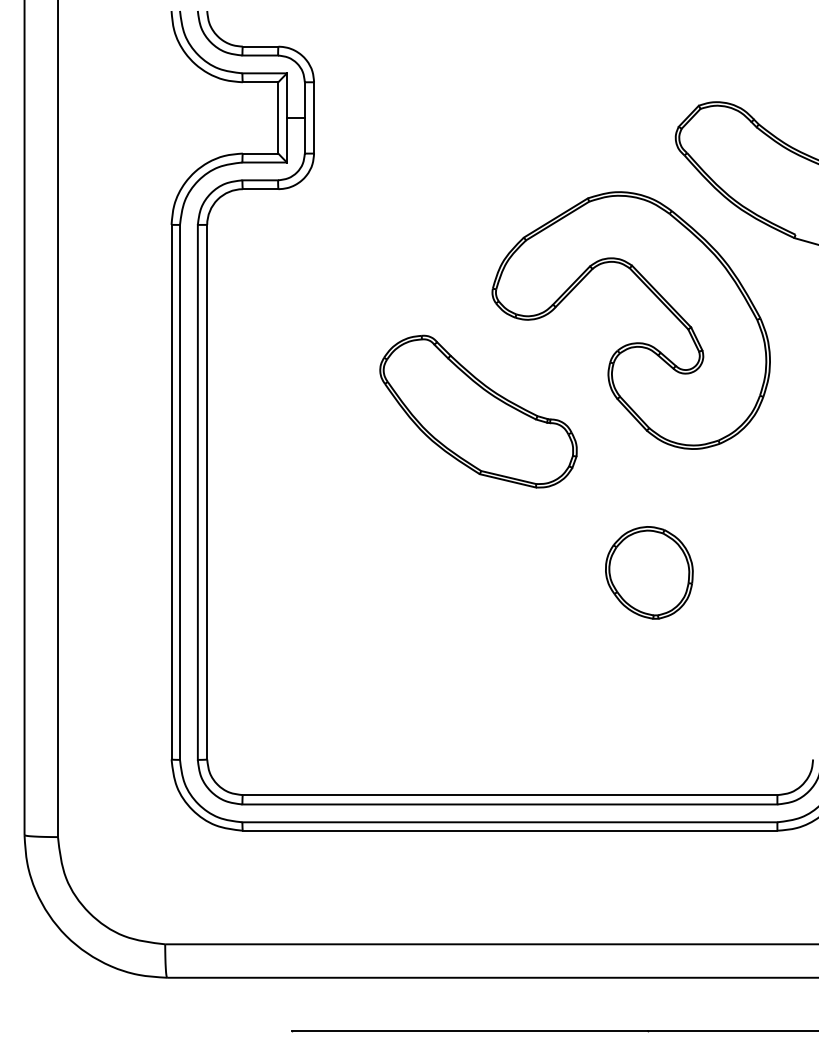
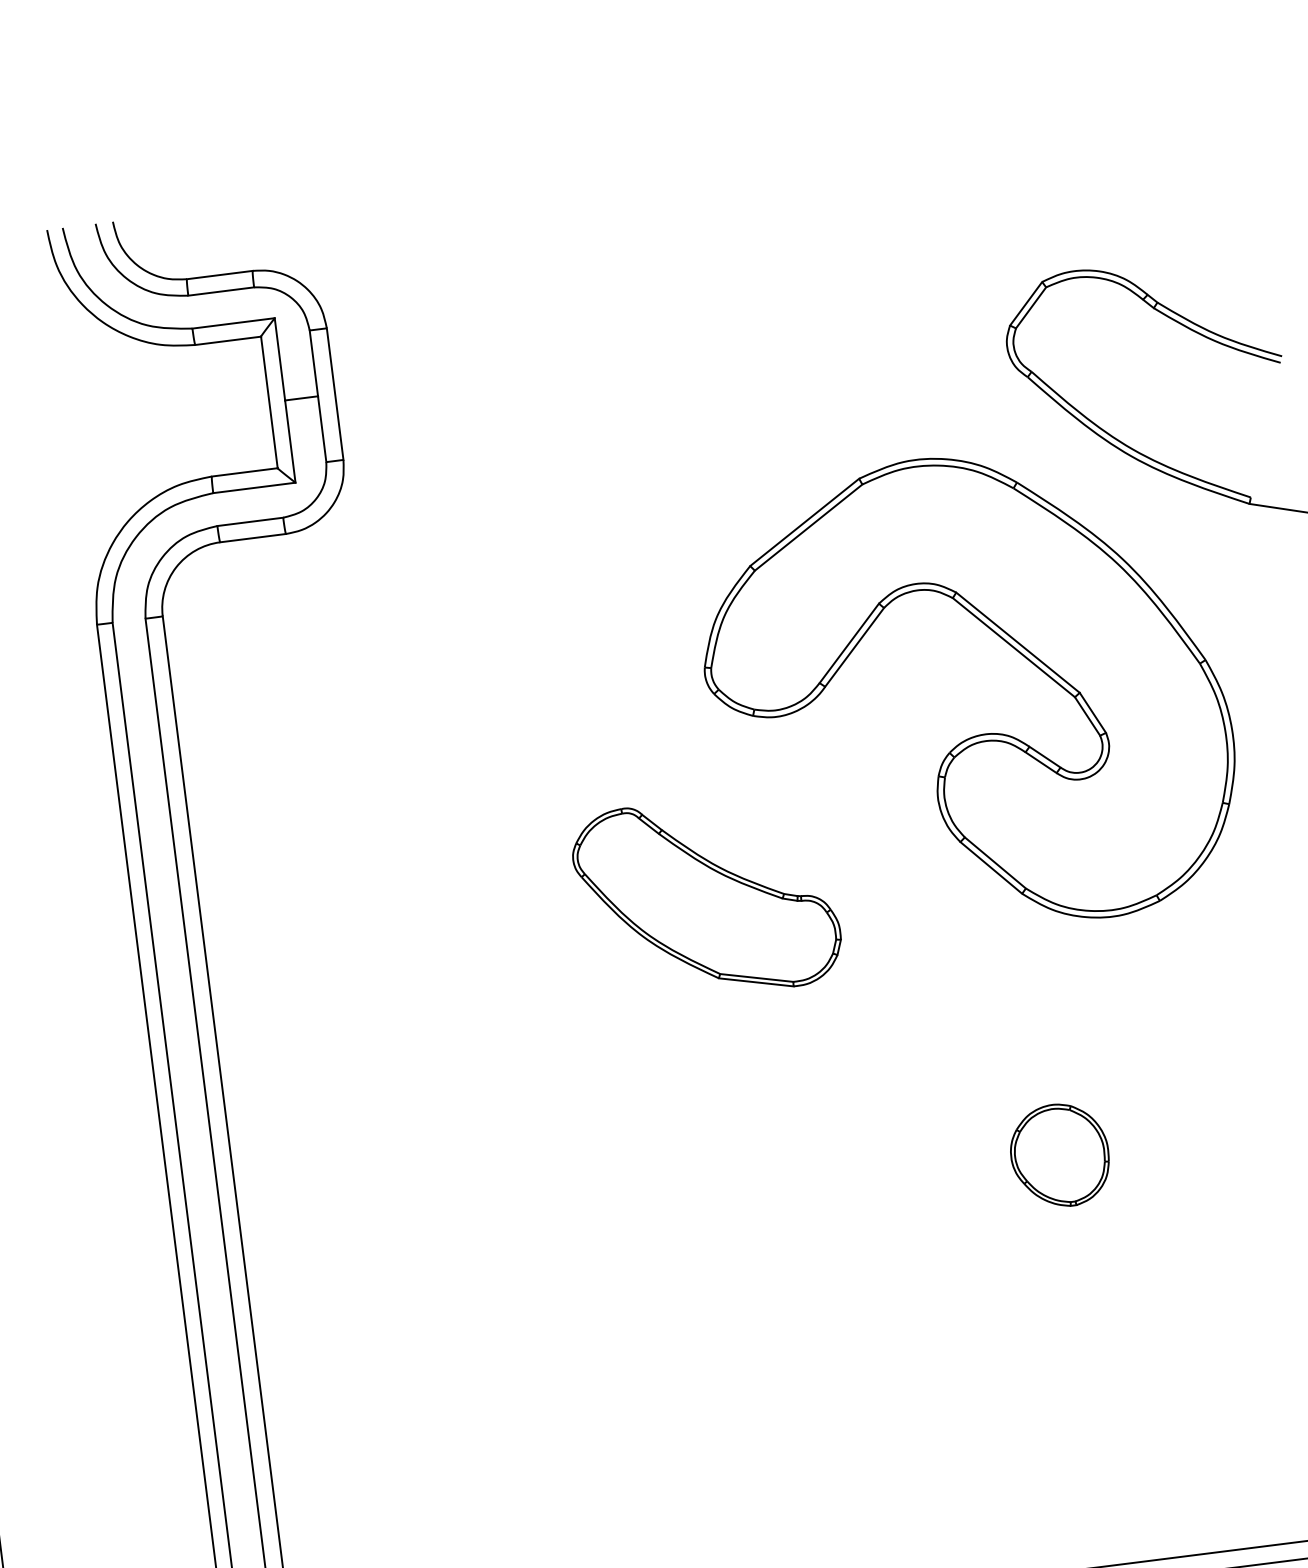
part: (478, 411) -> (706, 897), size x0.7
part: (649, 572) -> (1060, 1154), size x0.6

